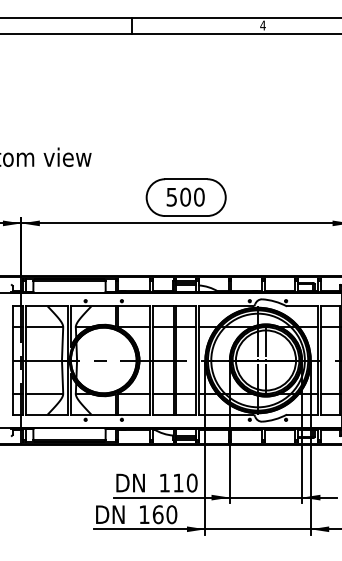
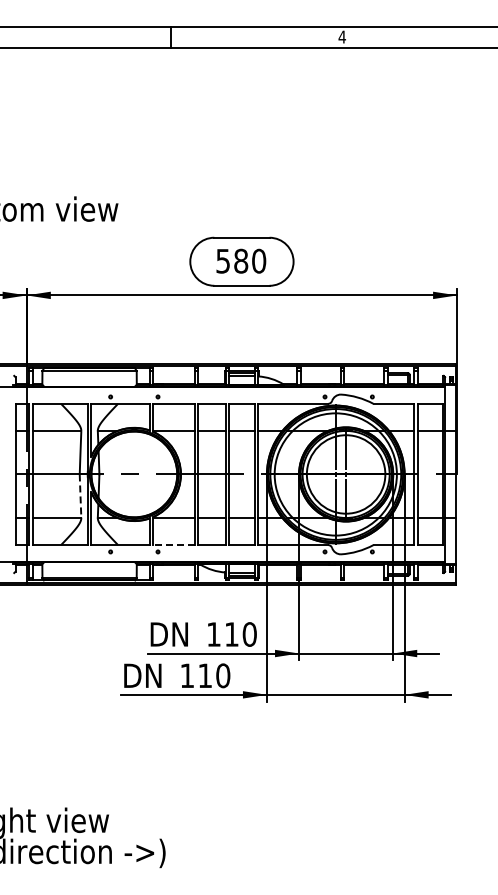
text: (185, 197) -> (241, 261), 500 -> 580
line: (62, 377) -> (80, 496), solid -> dashed
line: (133, 414) -> (173, 545), solid -> dashed
text: (158, 514) -> (205, 675), 160 -> 110

